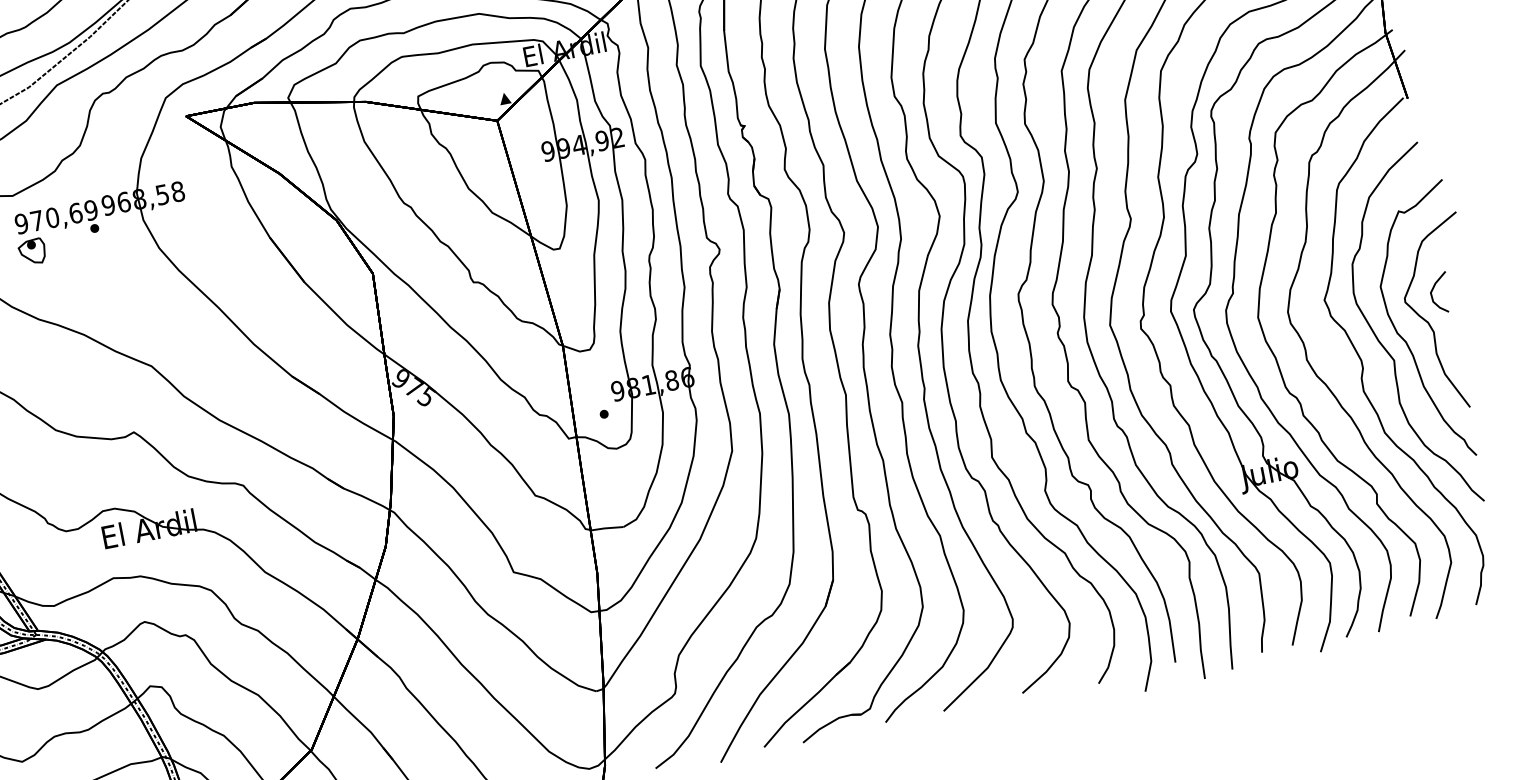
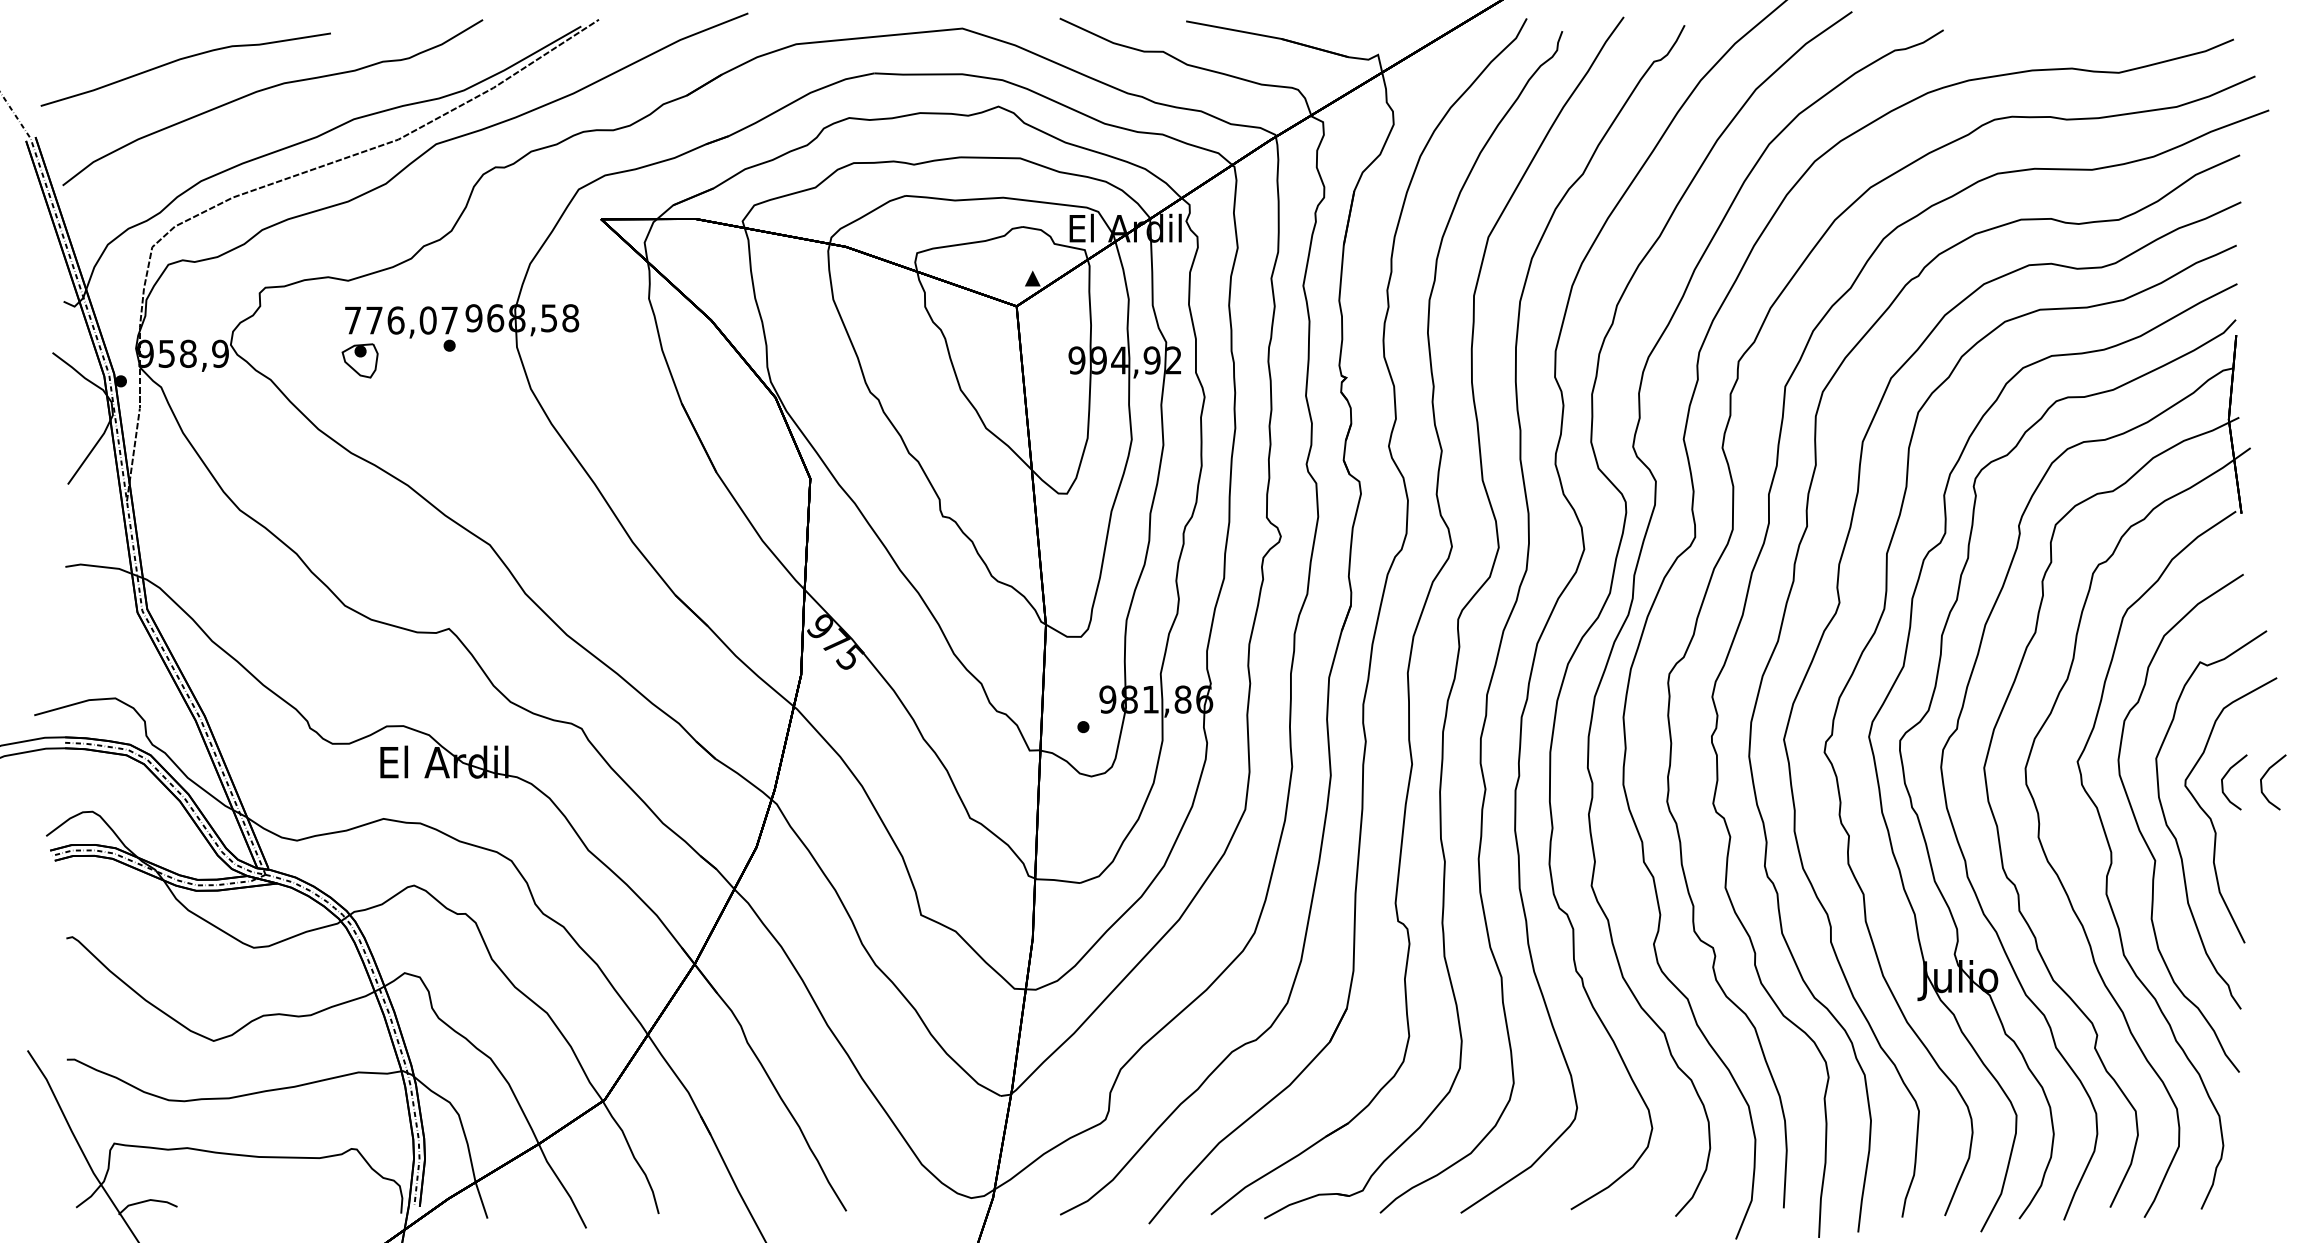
text: (56, 217) -> (401, 320), 970,69 -> 776,07
curve: (1462, 282) -> (2266, 774), added

